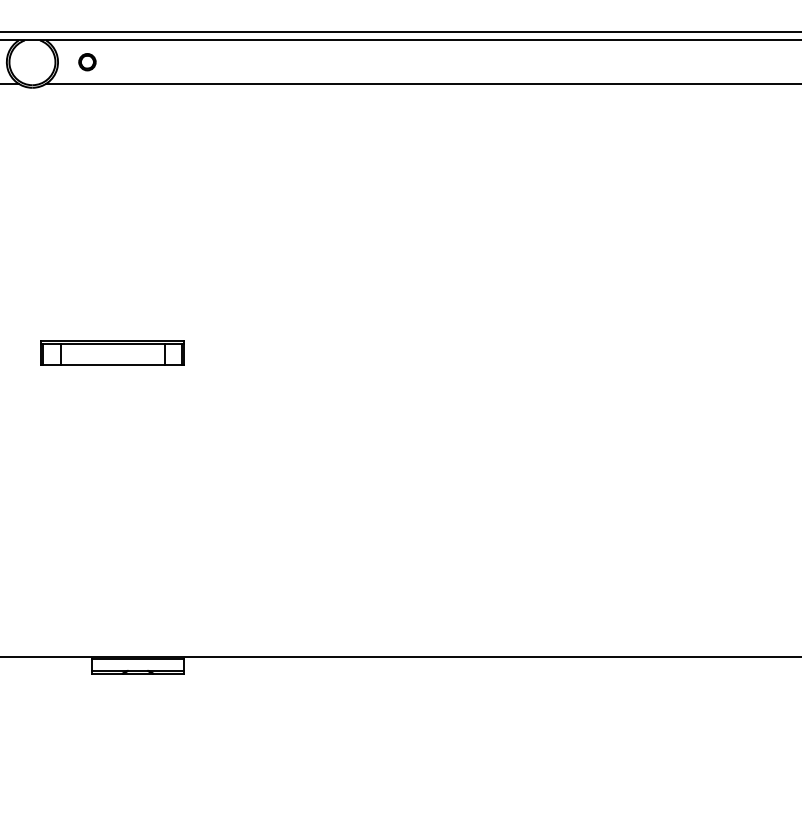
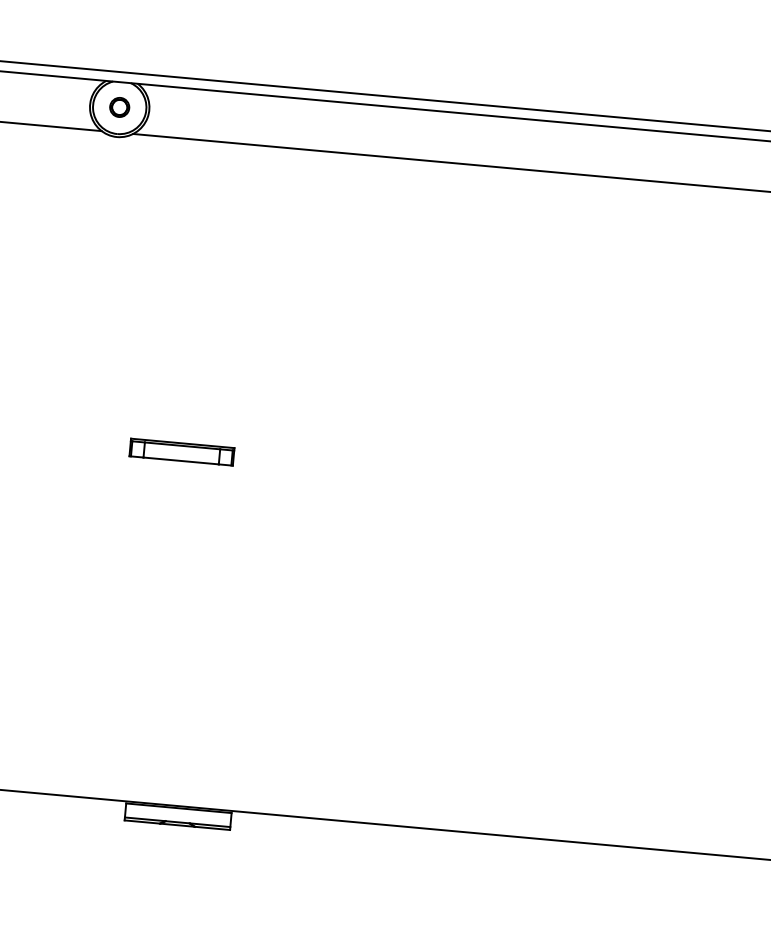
circle: (87, 62) -> (119, 107), moved
part: (112, 353) -> (181, 452), size x0.62

